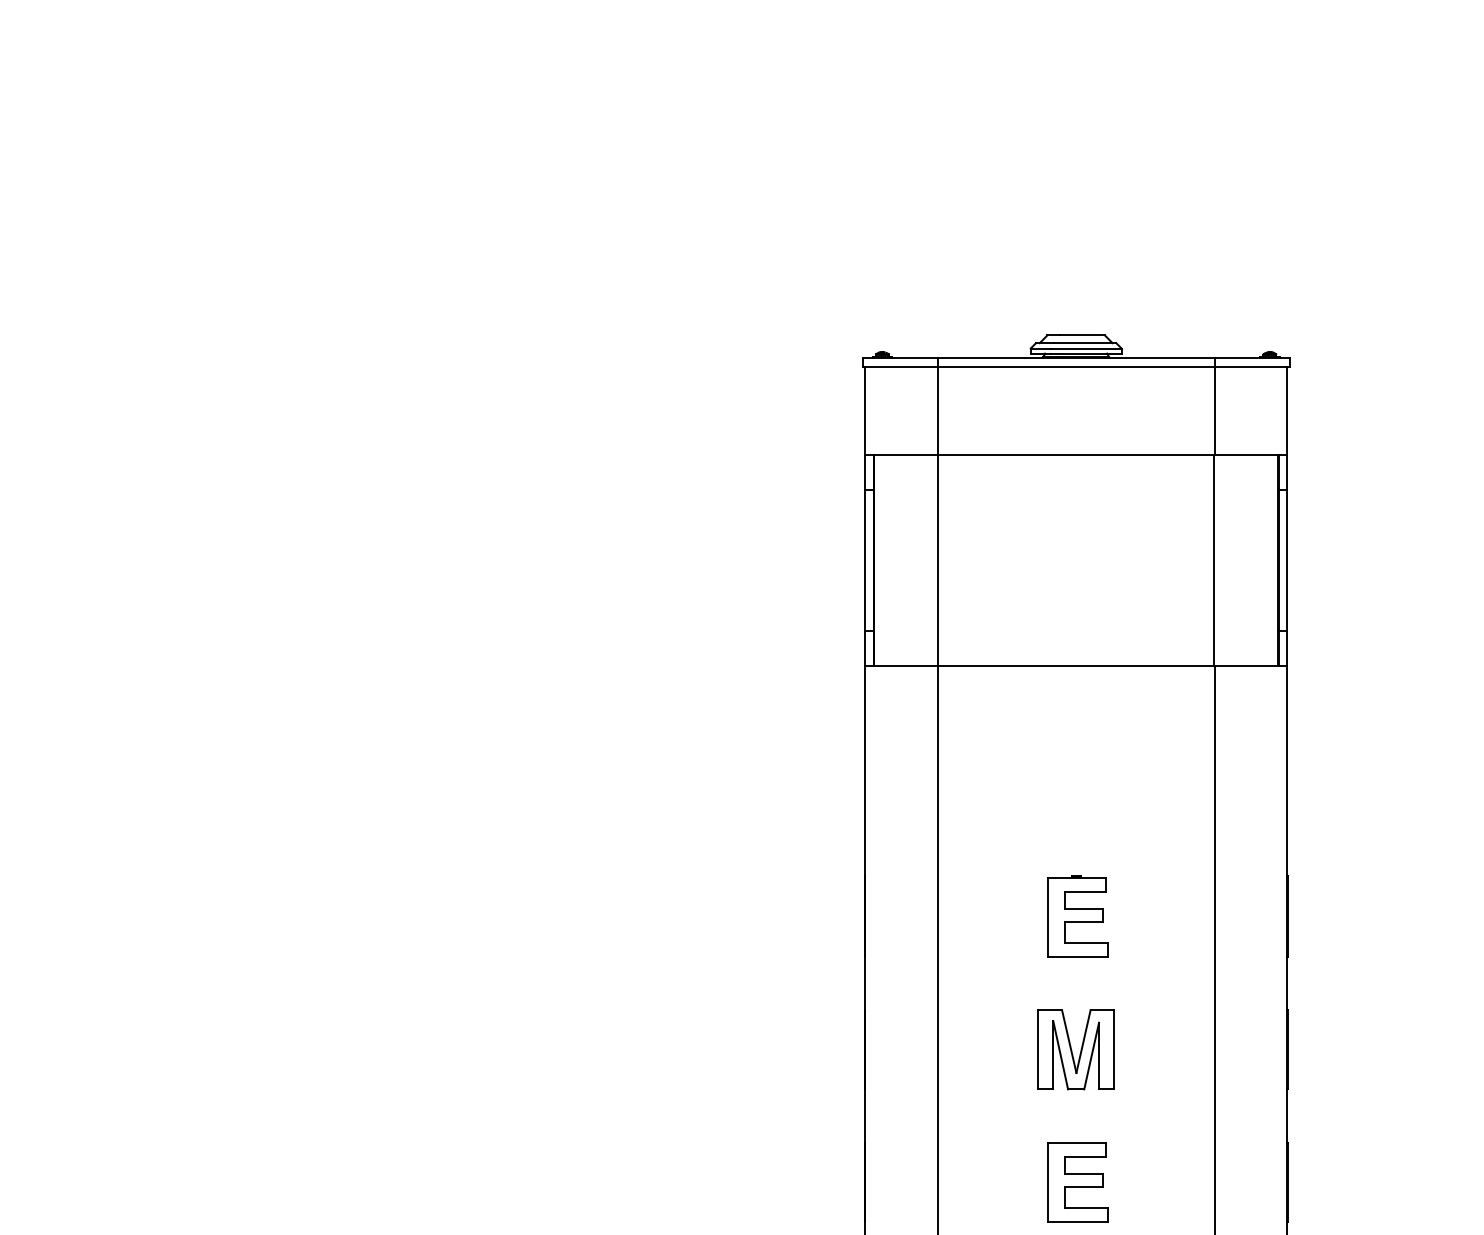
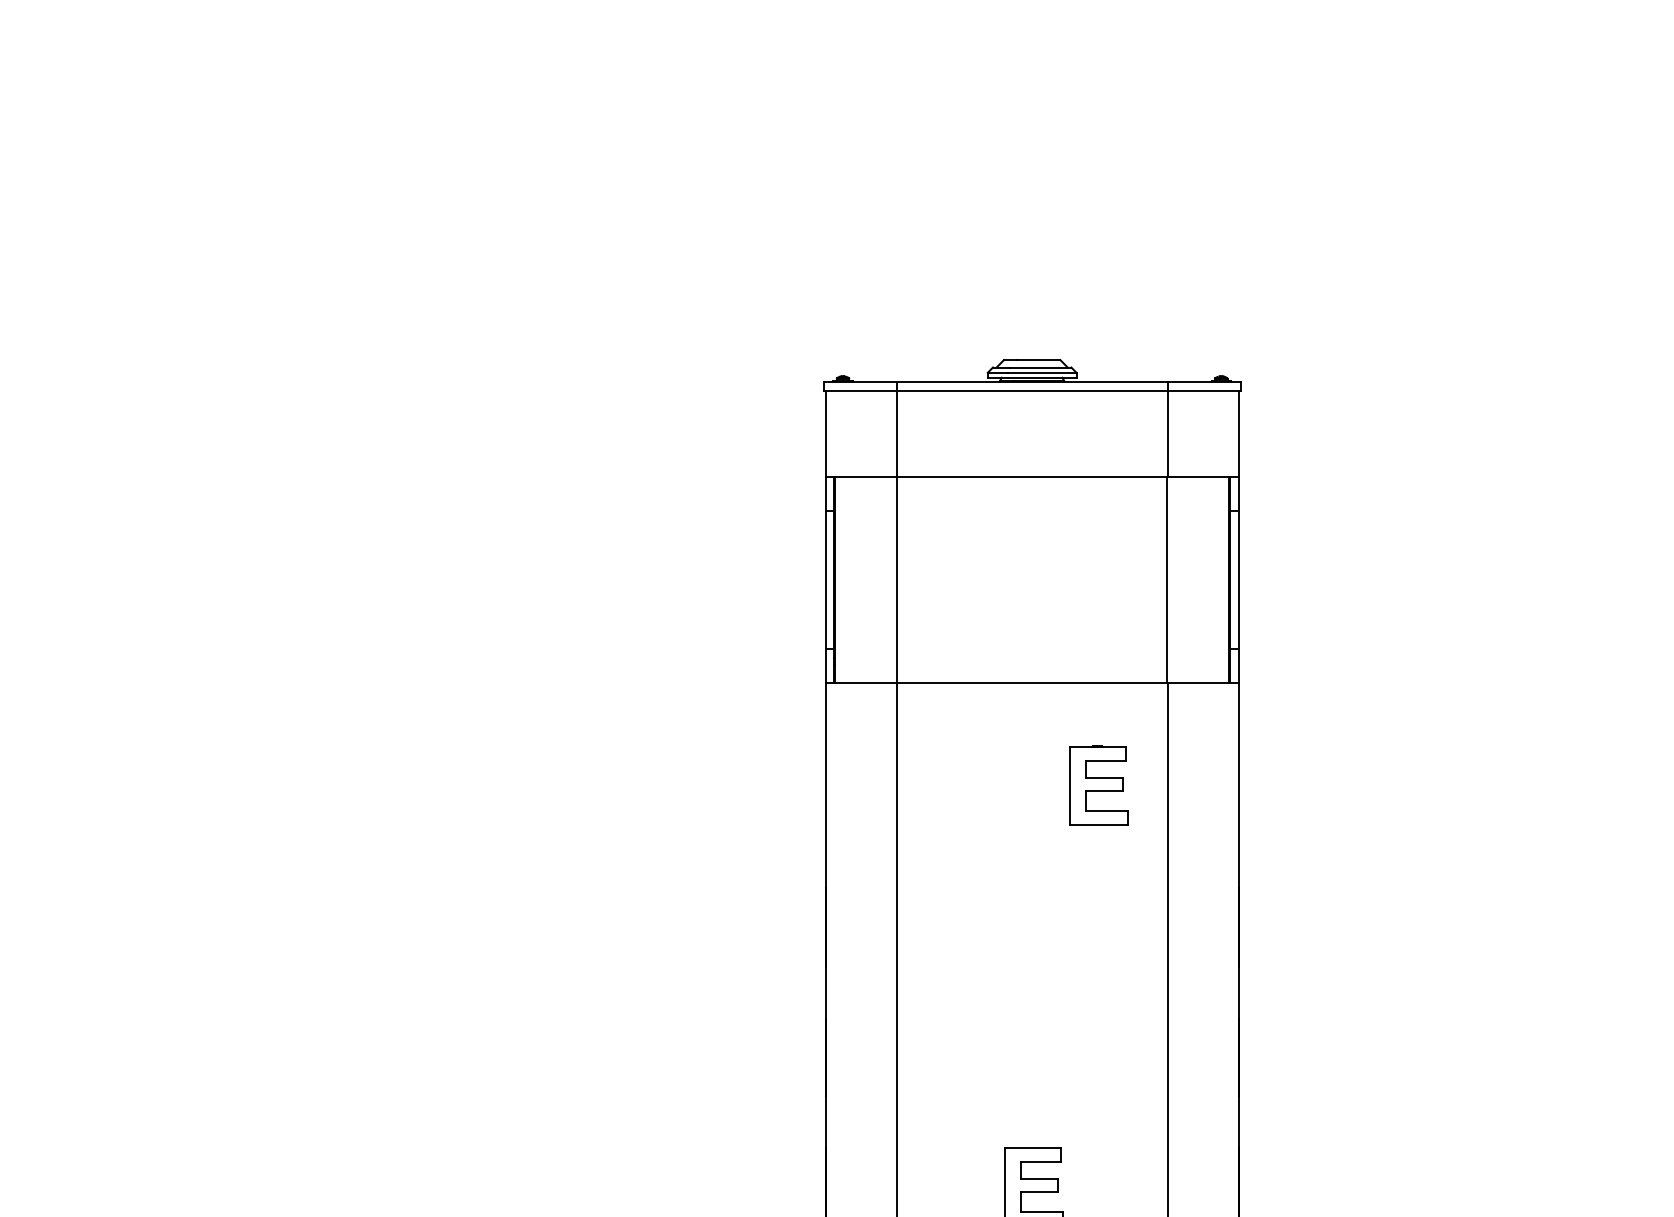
part: (1077, 916) -> (1098, 785), moved
part: (1075, 1049) -> (1031, 1057), removed

